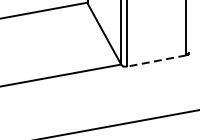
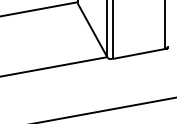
line: (156, 61) -> (138, 54), dashed -> solid

